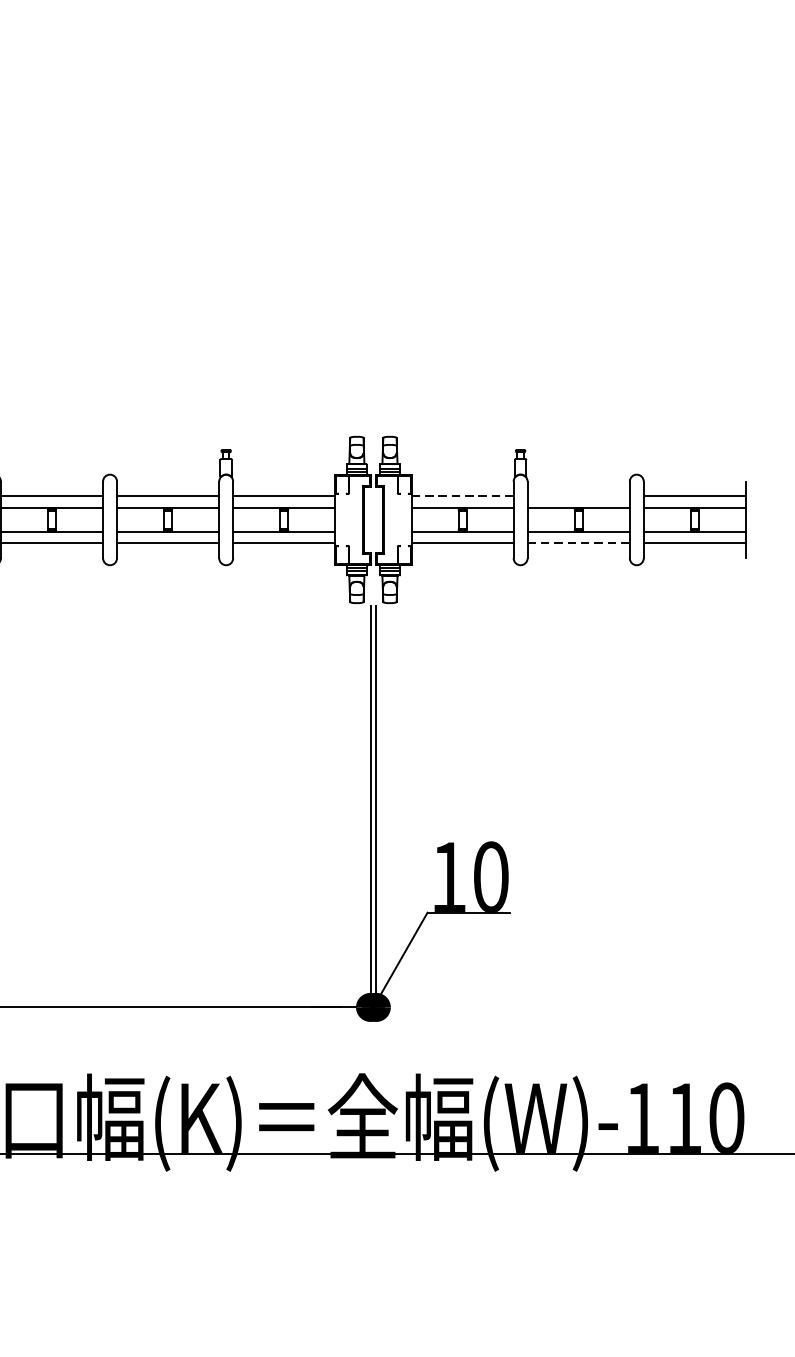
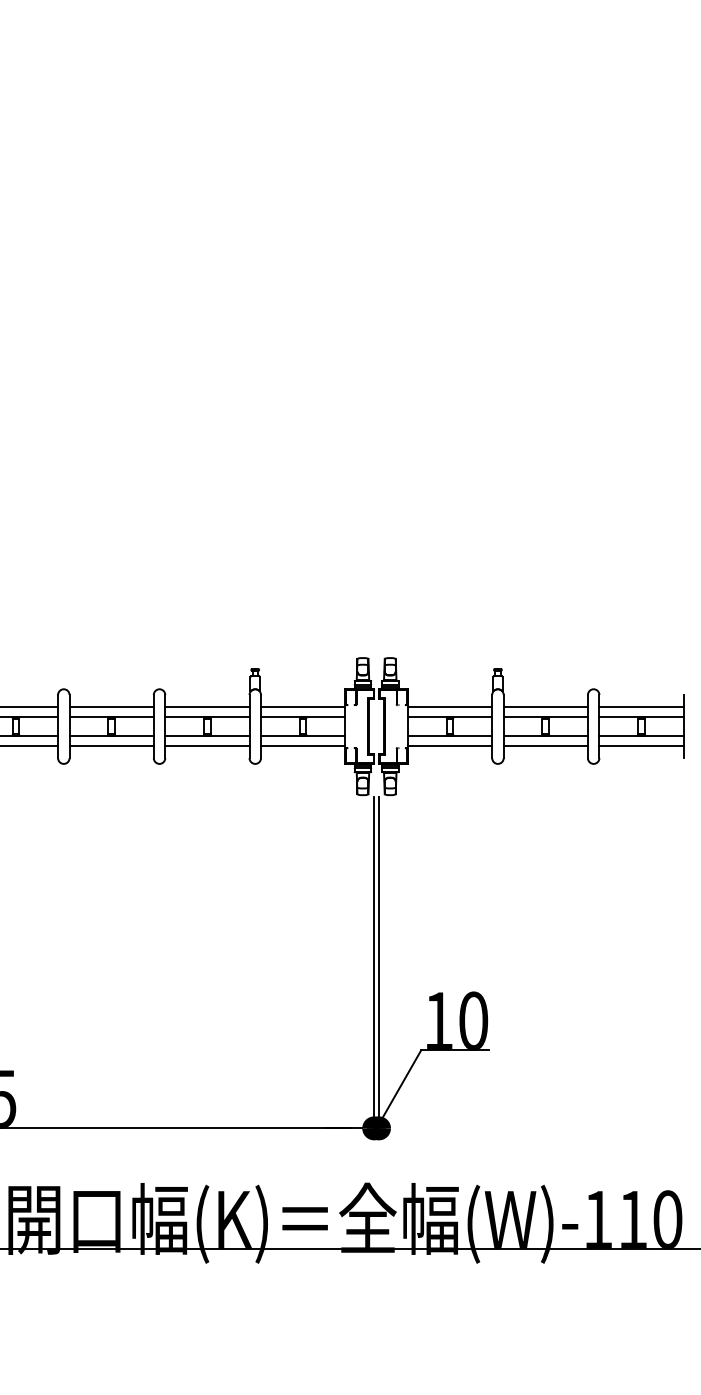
line: (463, 496) -> (450, 707), dashed -> solid
line: (578, 496) -> (545, 707), added
line: (579, 542) -> (546, 745), dashed -> solid

